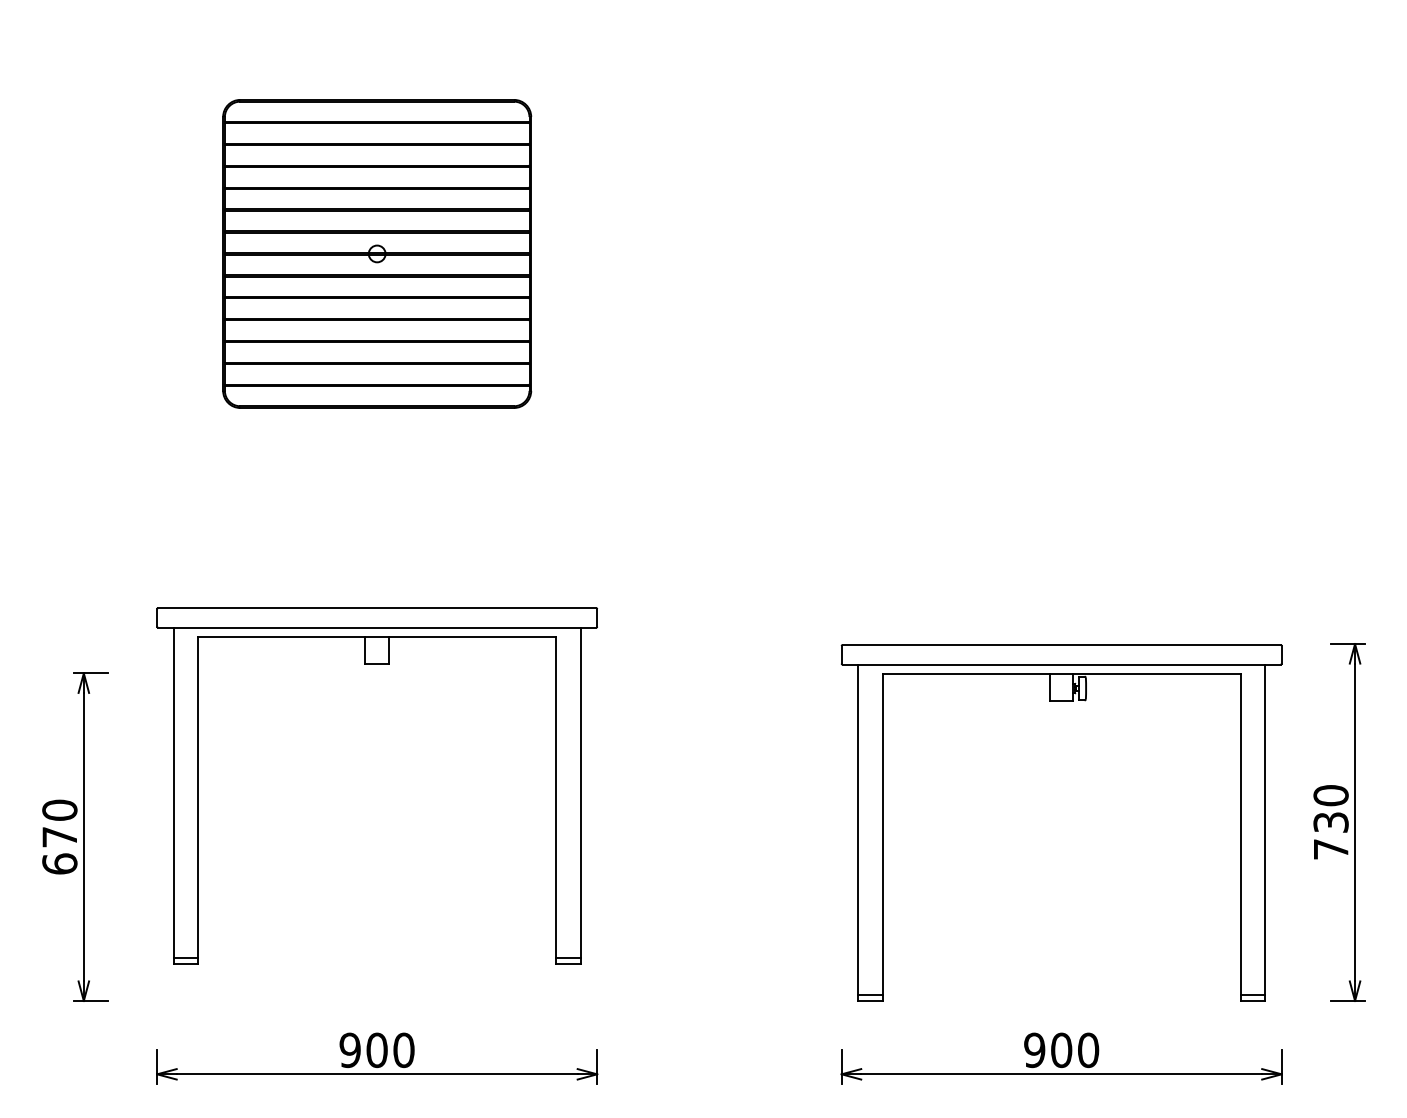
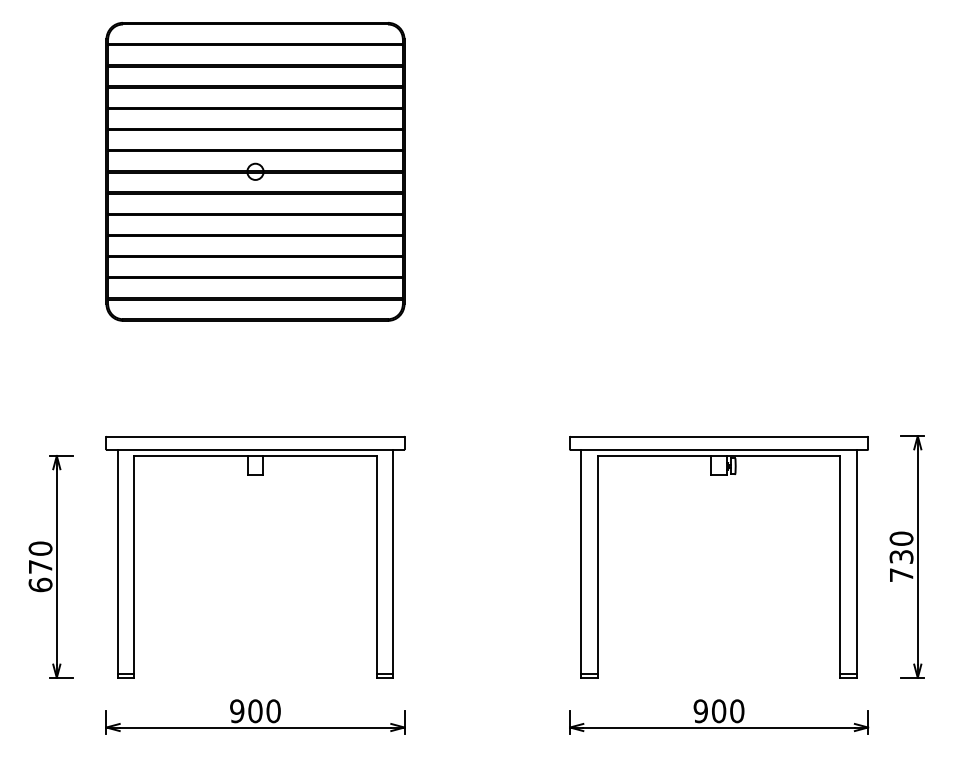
part: (377, 253) -> (255, 171), size x1.43
part: (377, 665) -> (255, 475), moved

